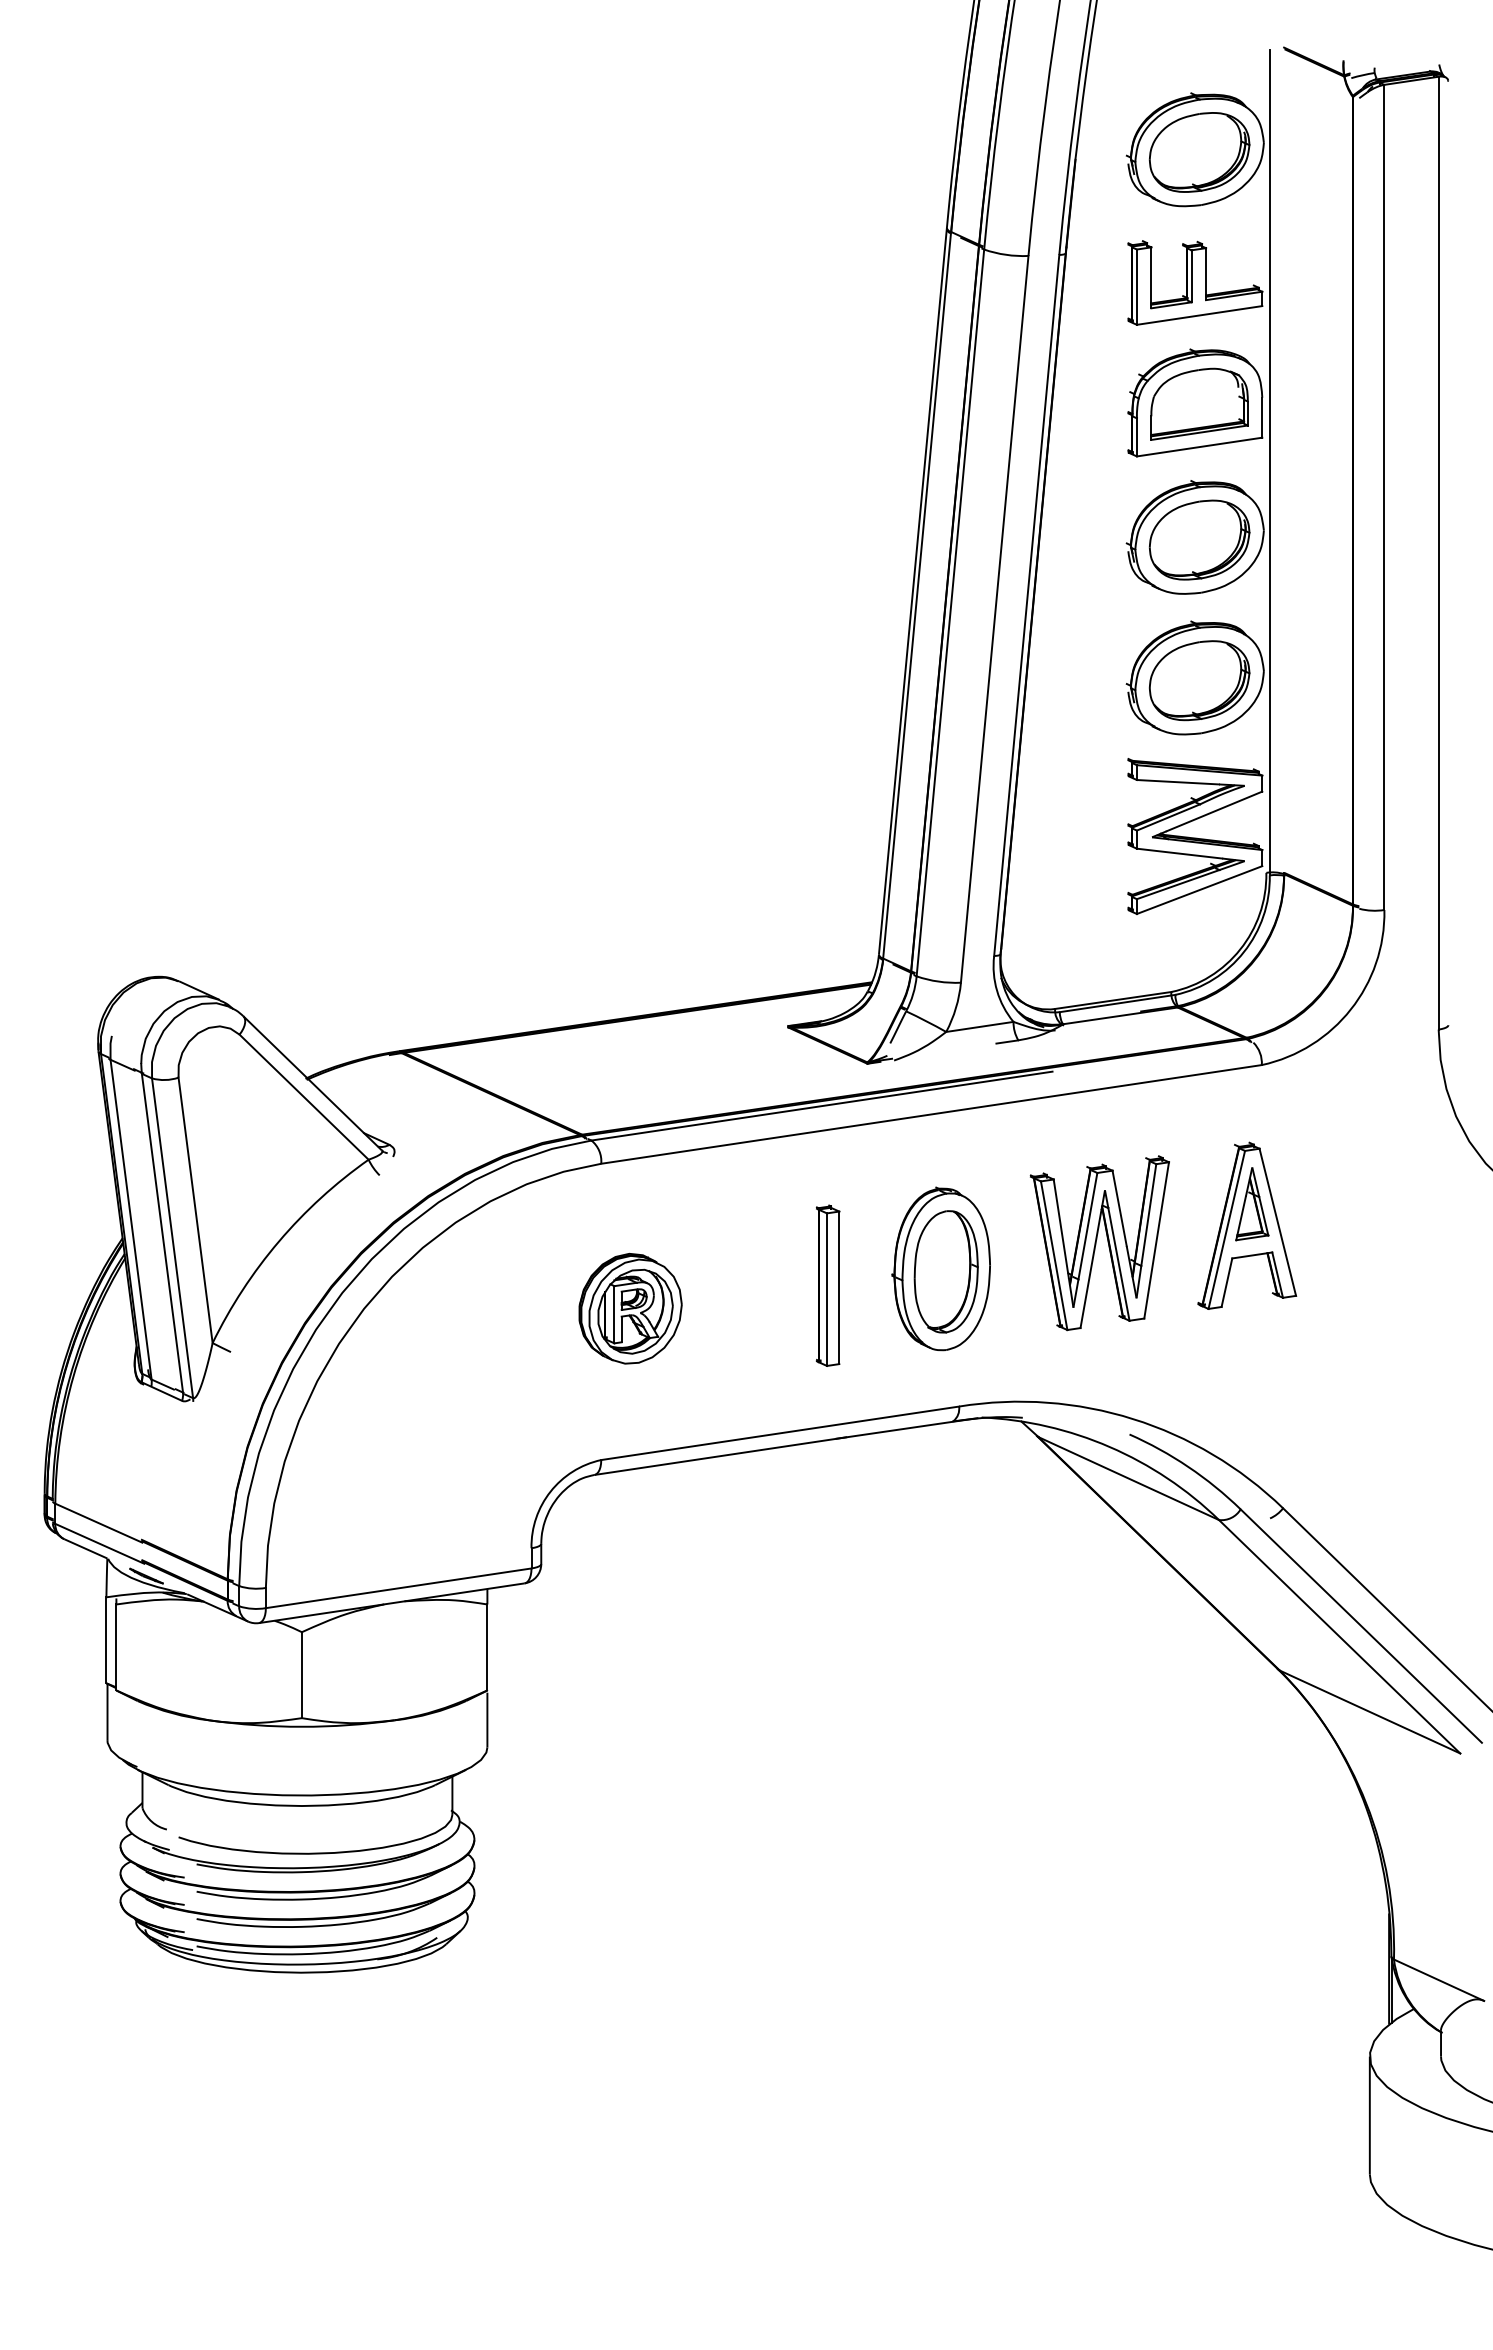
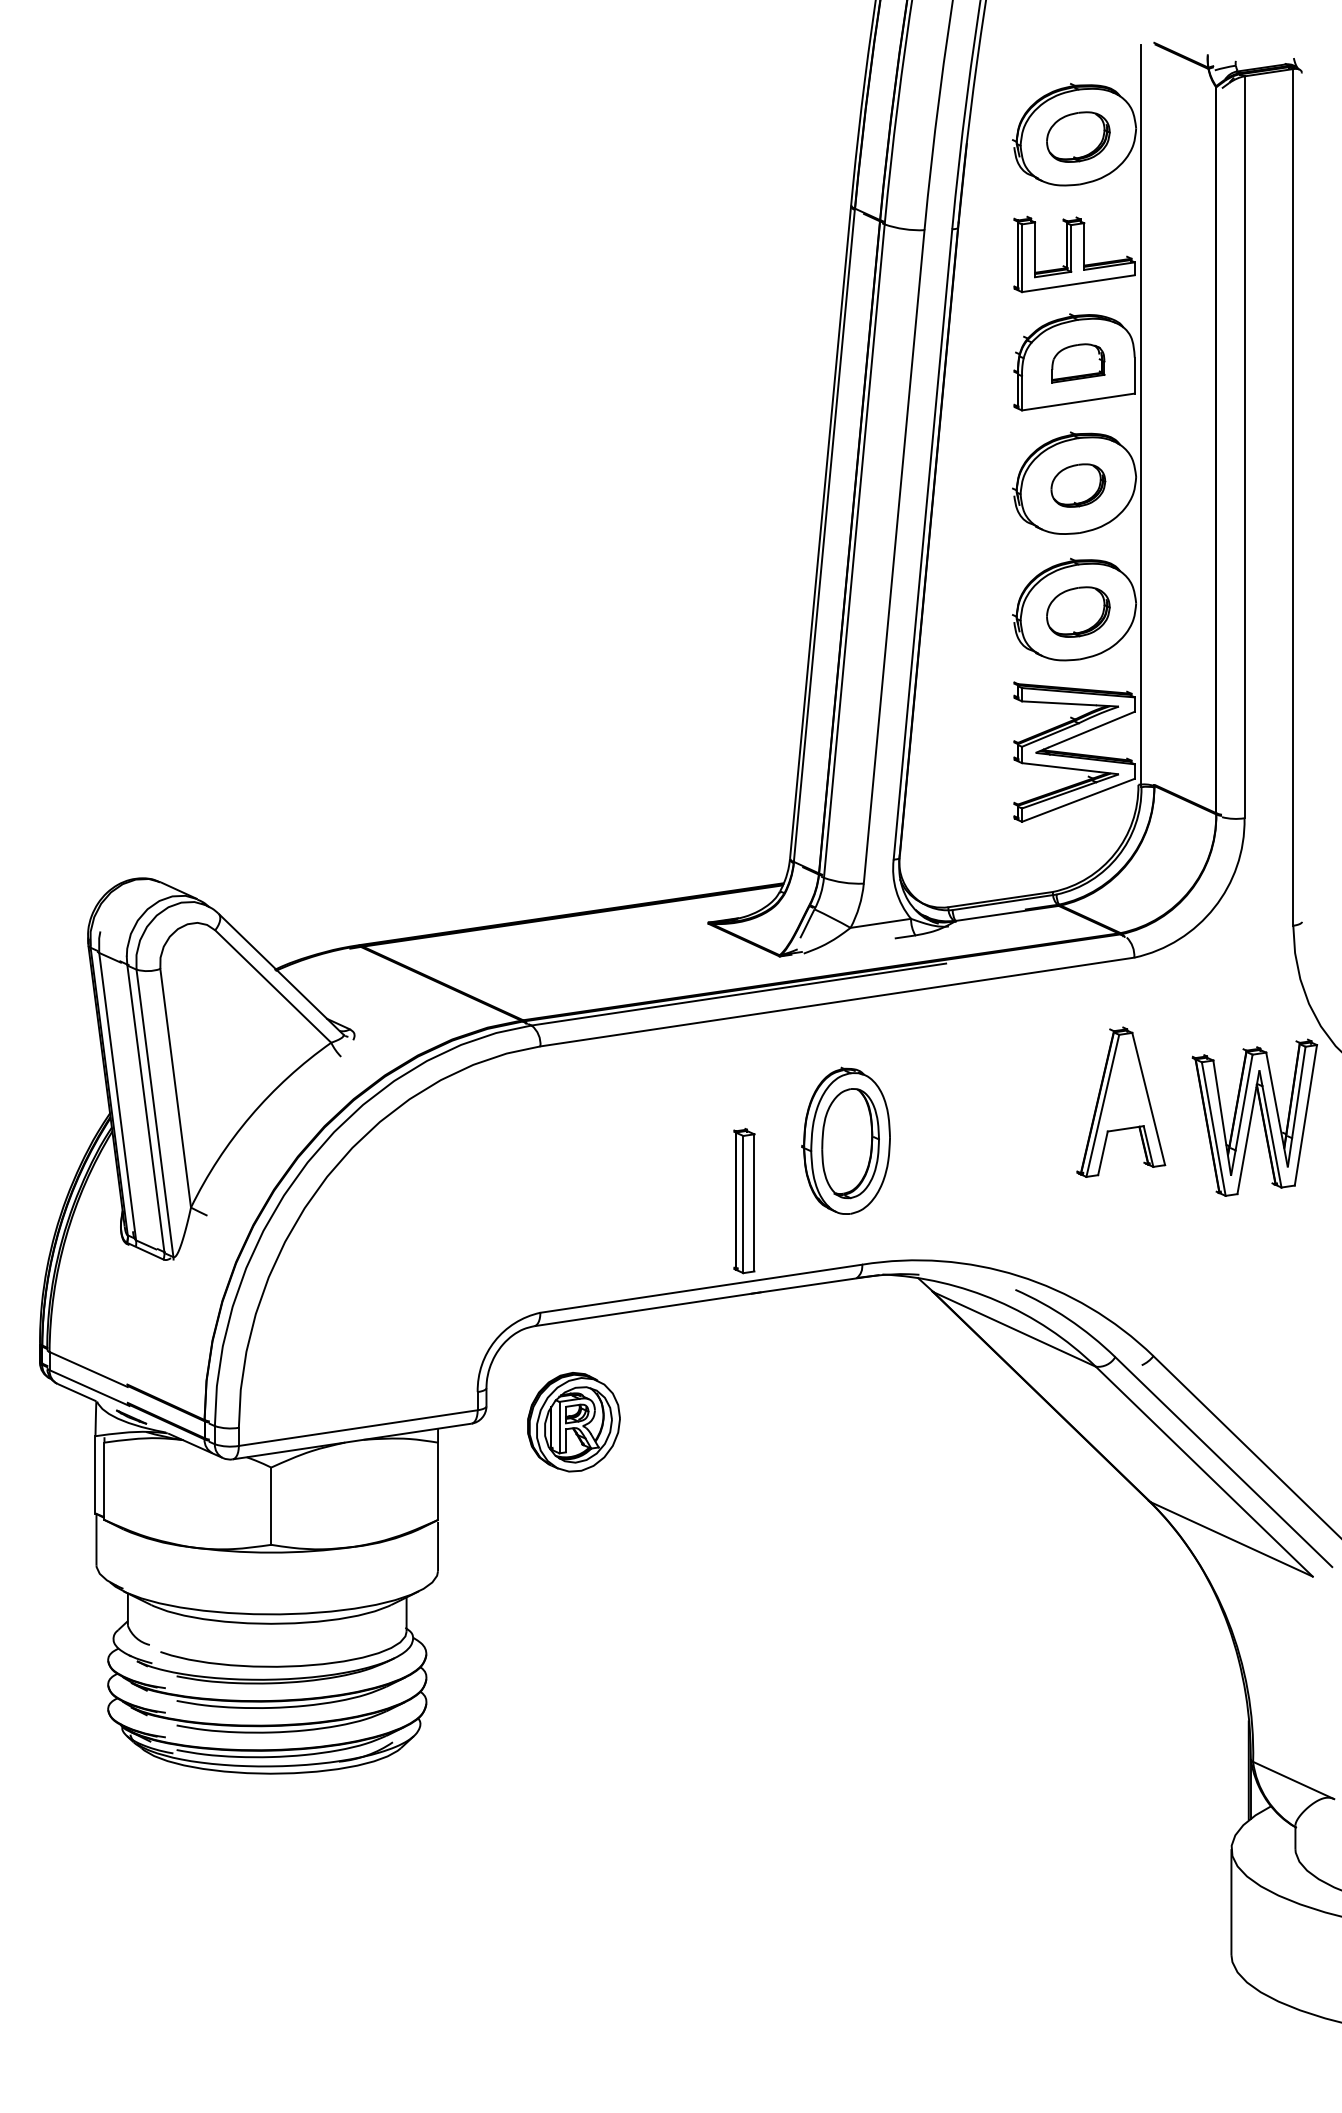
part: (1199, 152) -> (1078, 137), size x0.7
part: (1199, 403) -> (1078, 362), size x0.6
part: (1199, 539) -> (1078, 485), size x0.6
part: (1199, 680) -> (1078, 611), size x0.7
part: (1252, 1204) -> (1125, 1083), removed
part: (1099, 1243) -> (1254, 1118), moved
part: (828, 1285) -> (744, 1200), moved
part: (630, 1308) -> (573, 1421), moved

